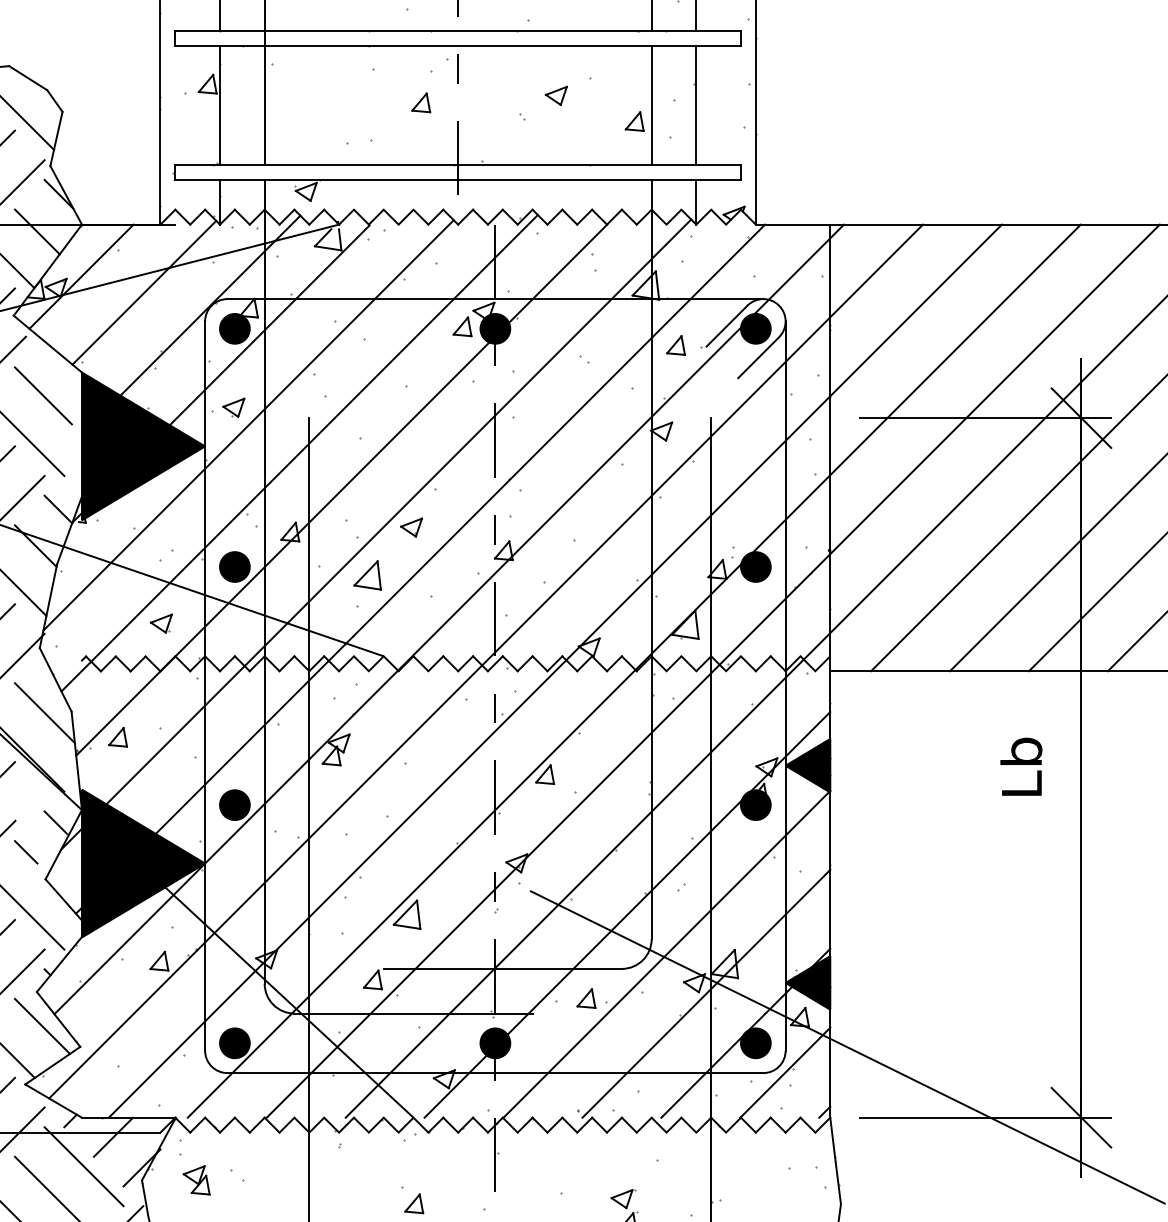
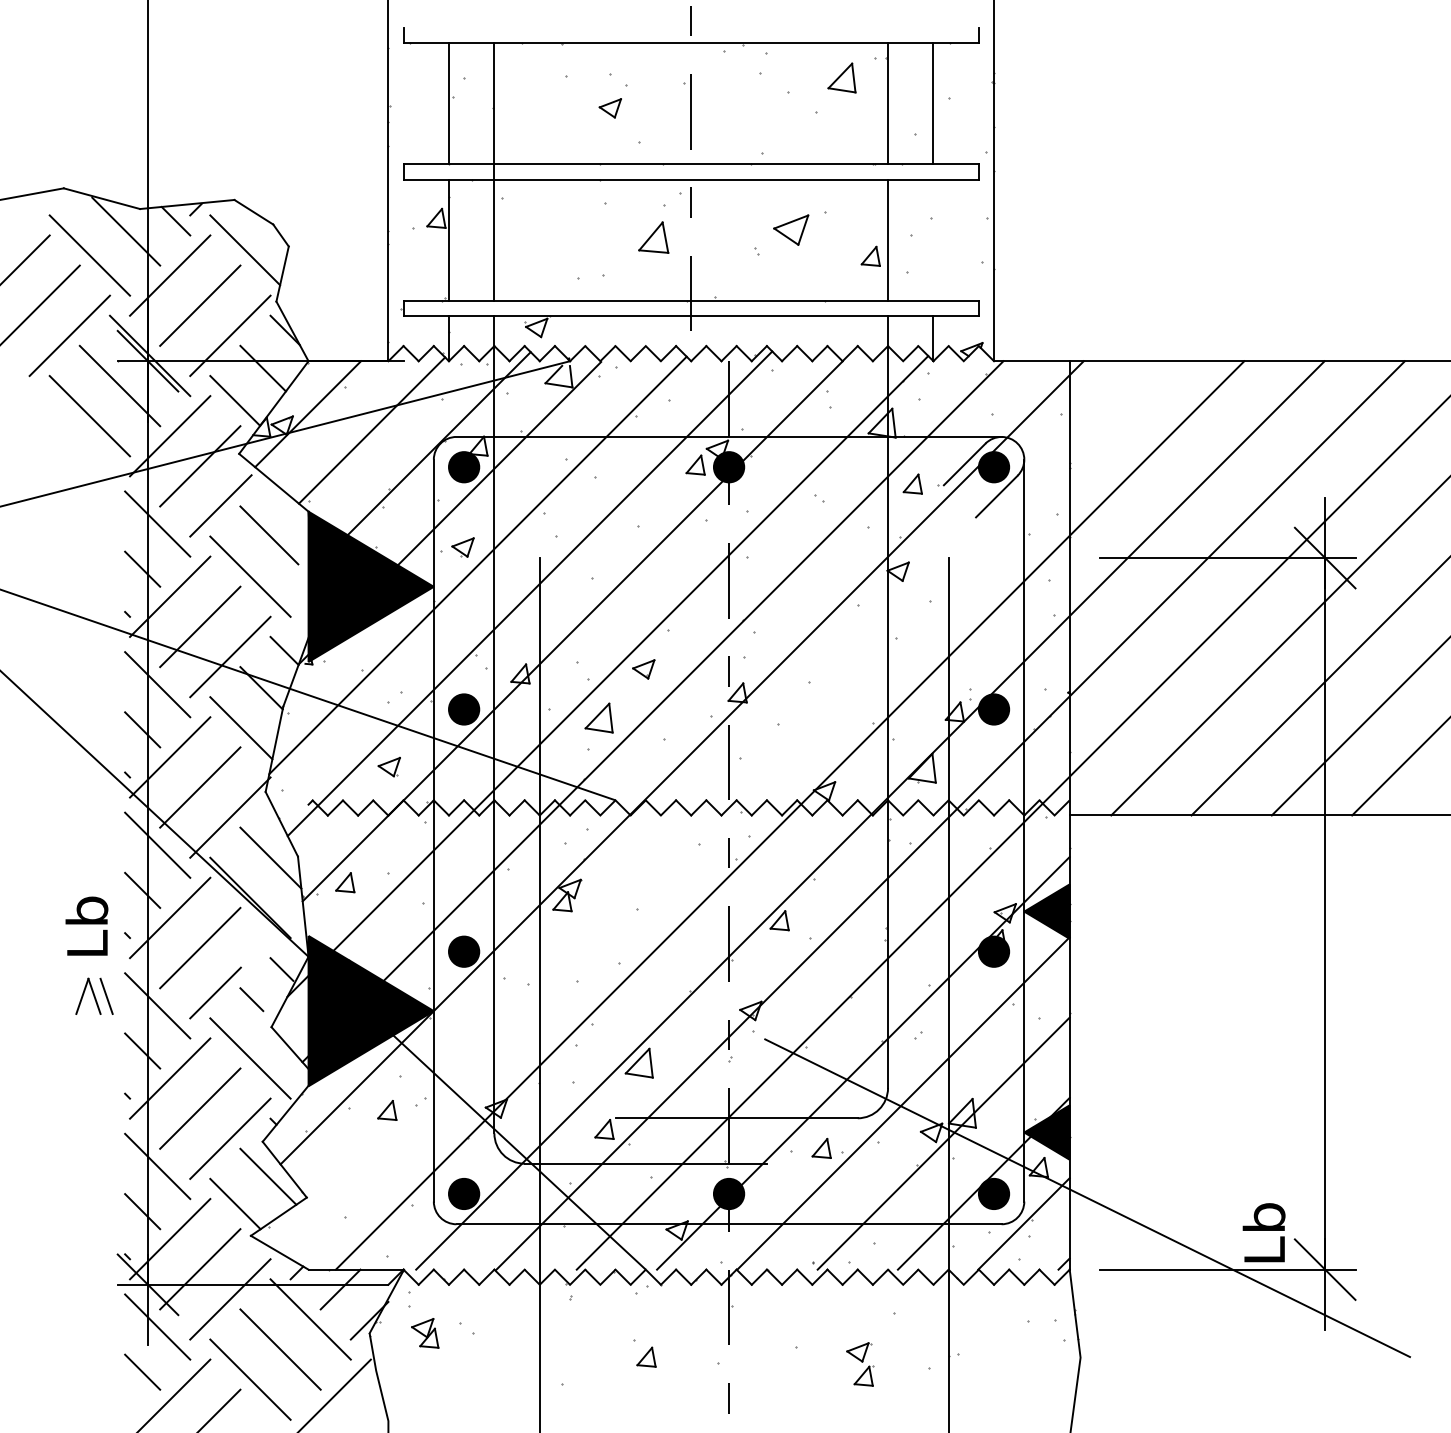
part: (555, 96) -> (790, 230), size x1.6
part: (421, 102) -> (653, 236), size x1.6
line: (696, 104) -> (933, 239), removed
line: (485, 661) -> (719, 805), removed
text: (1020, 766) -> (1263, 1232), moved

